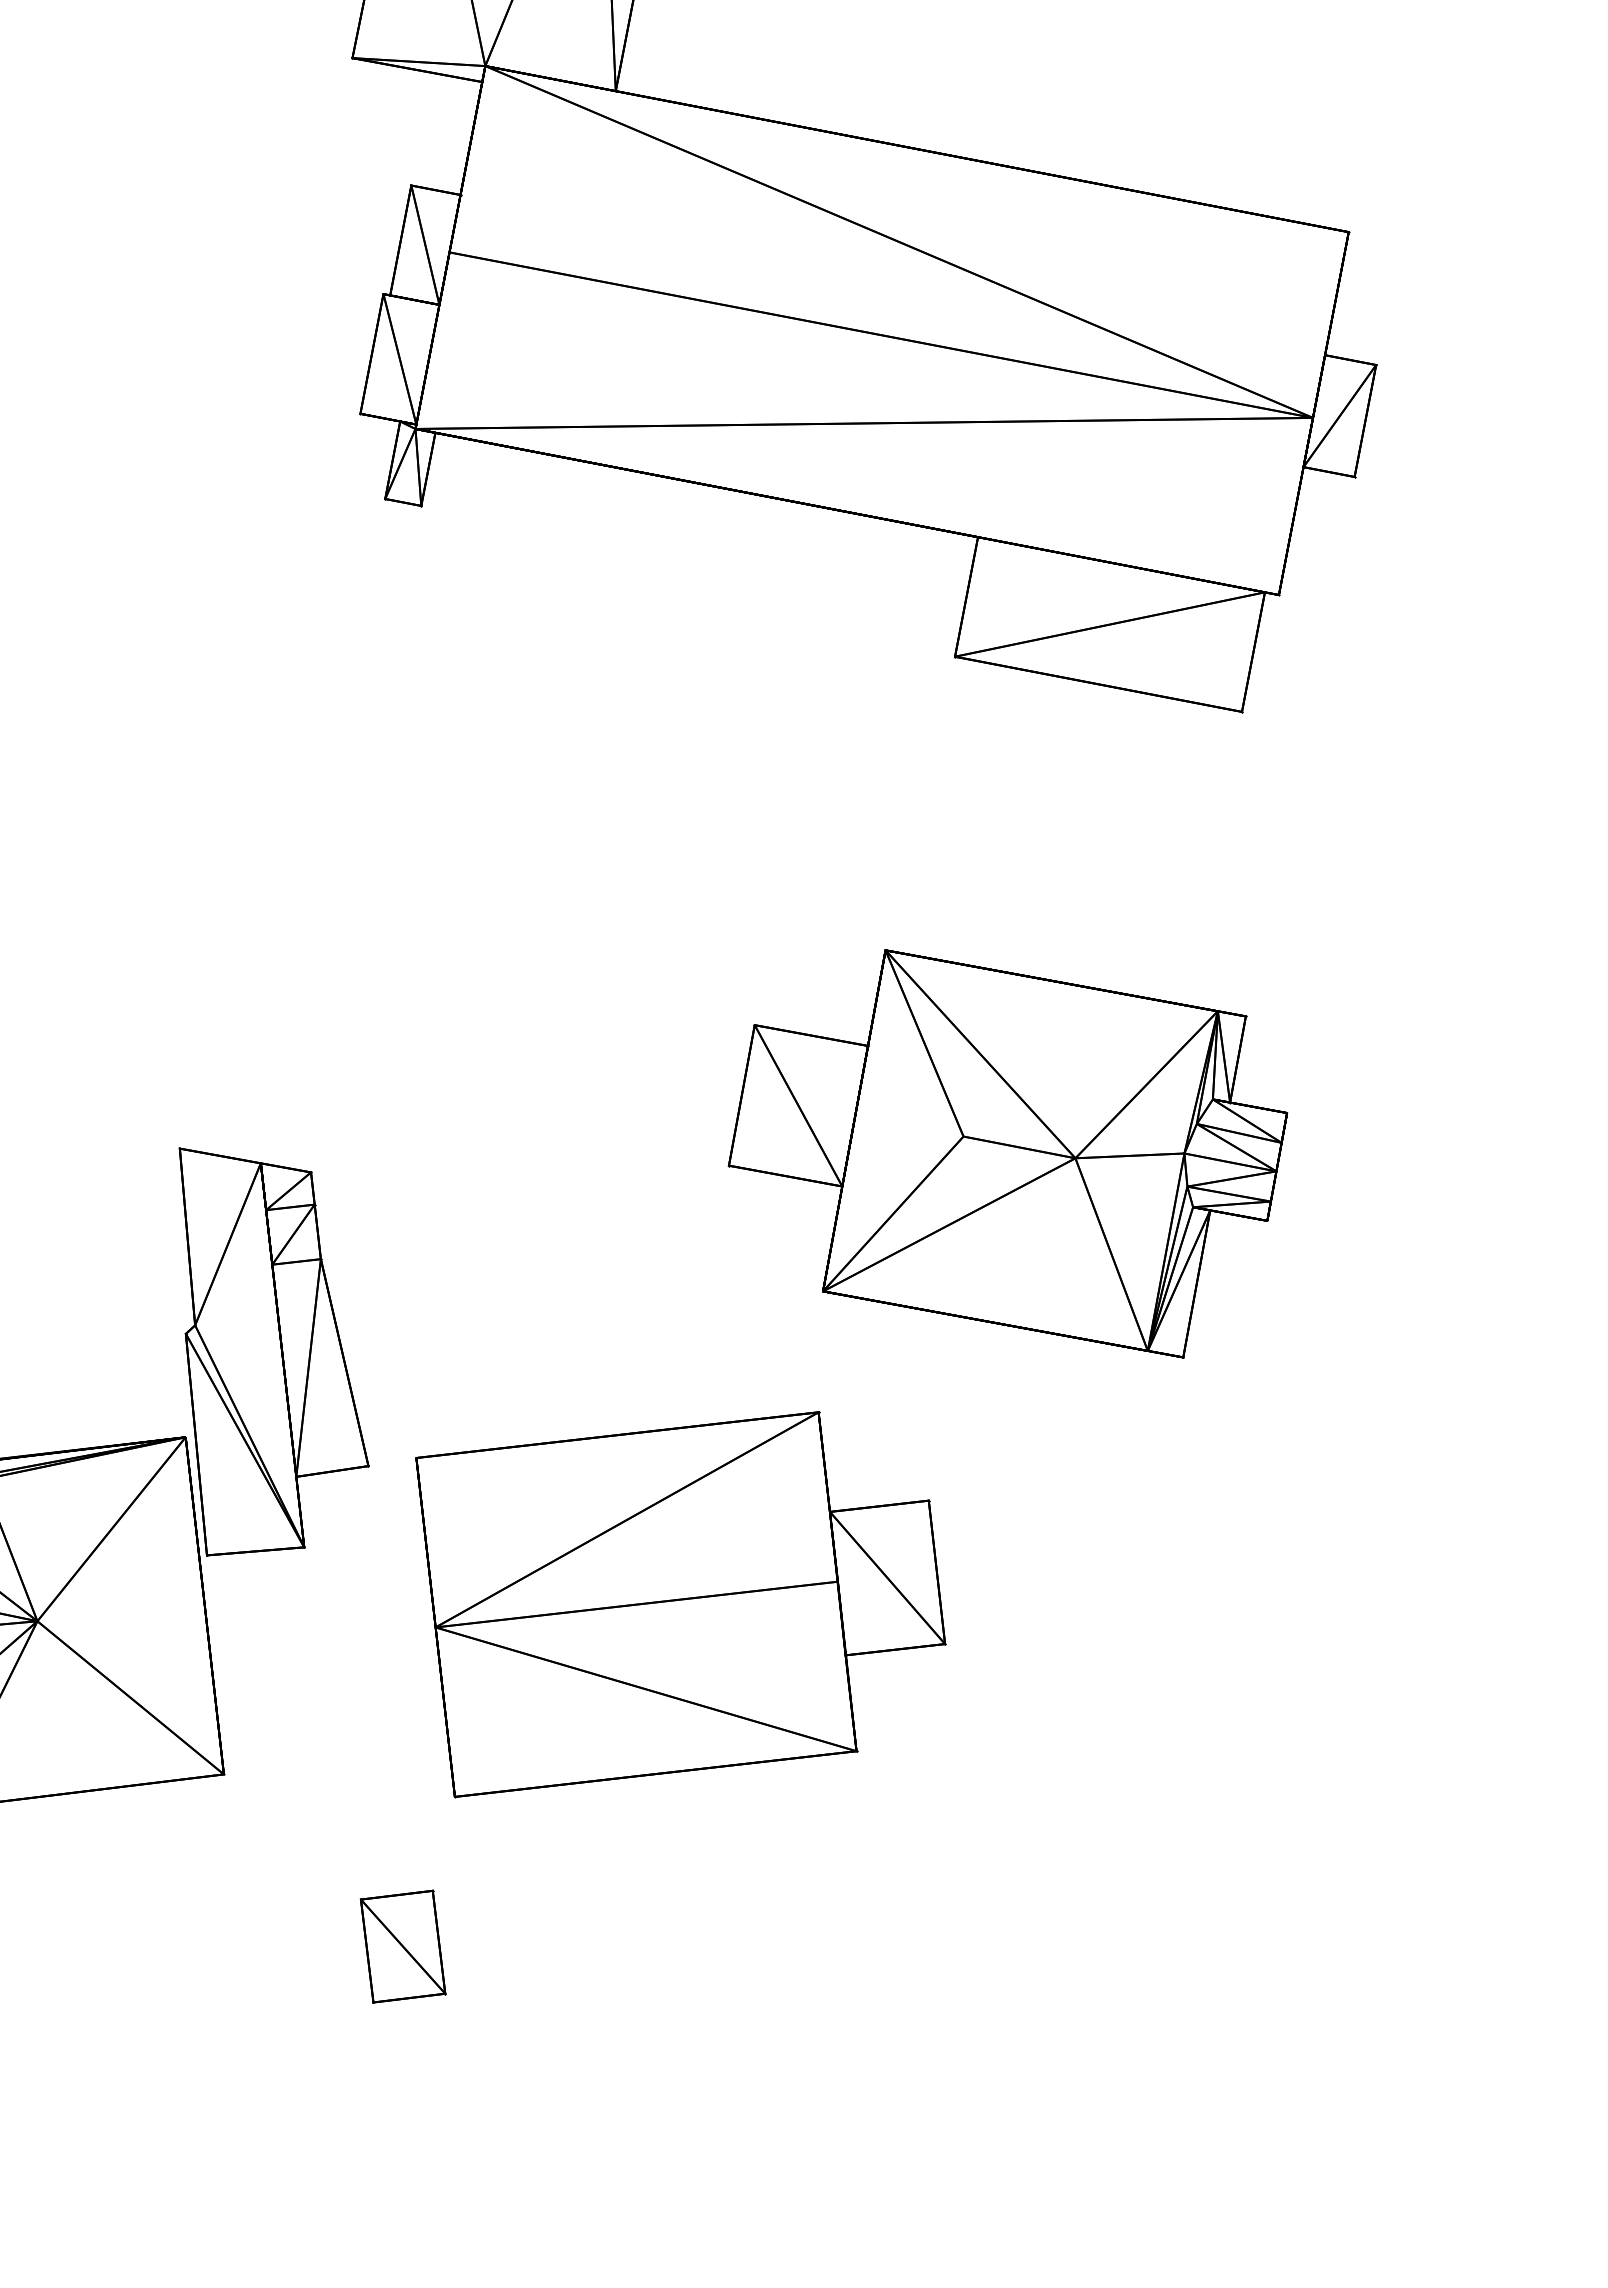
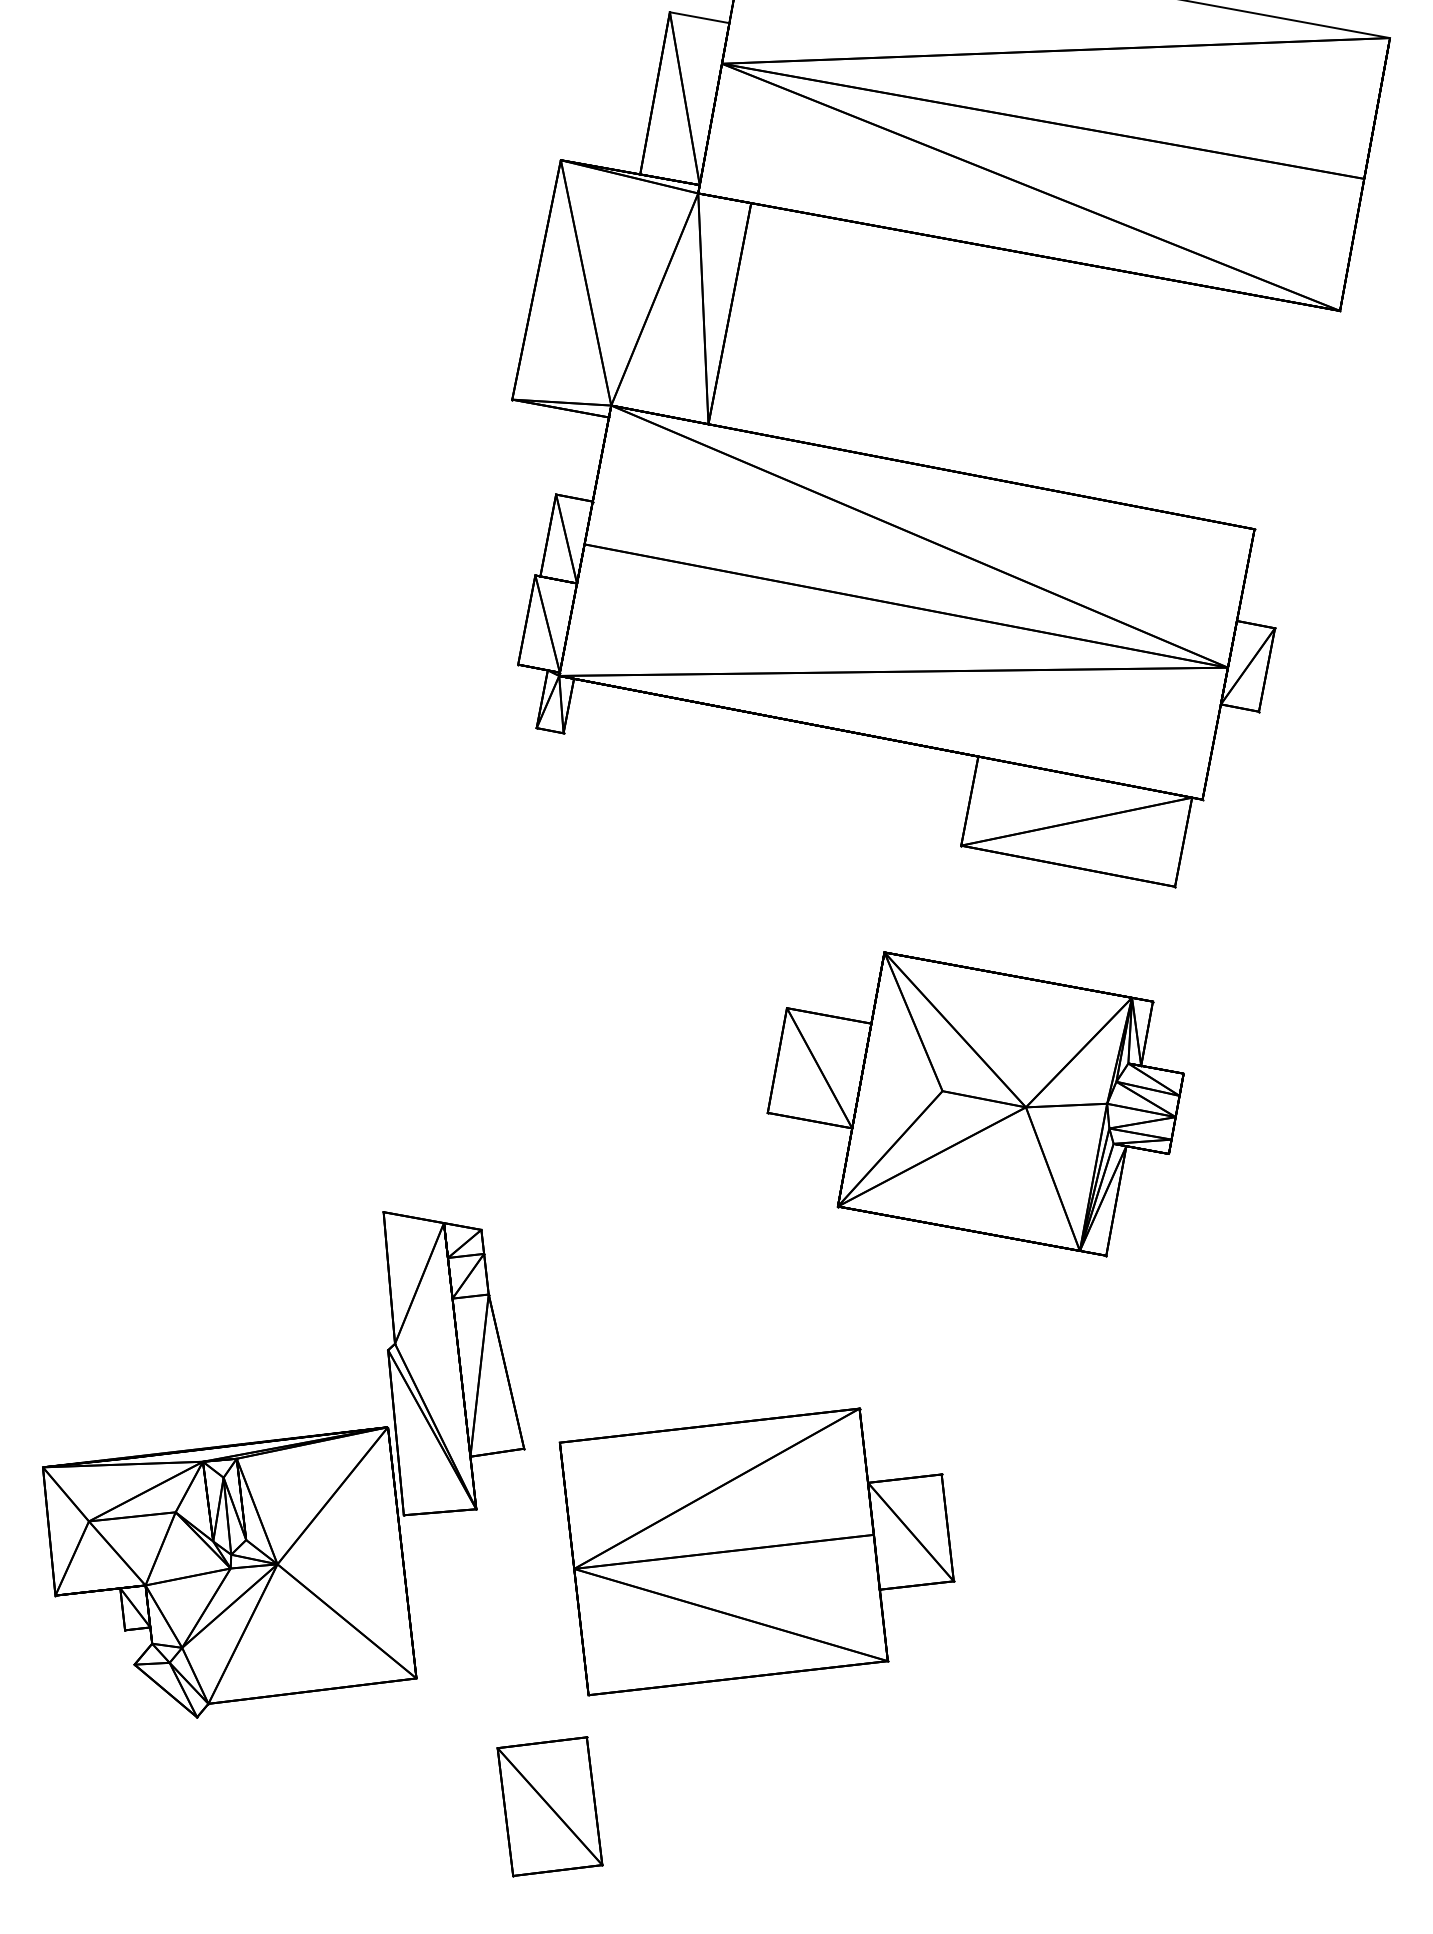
part: (1007, 1154) -> (975, 1104), moved
part: (402, 1946) -> (549, 1806), size x1.67

